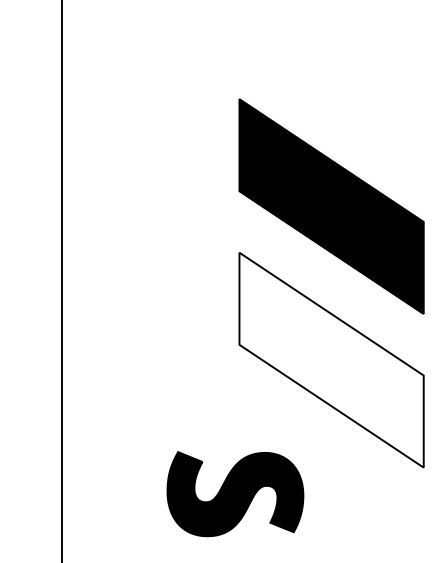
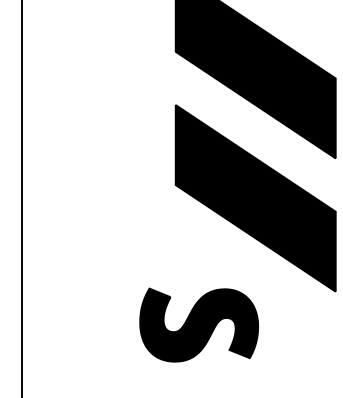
fill: (331, 359) -> (255, 197), added
part: (235, 494) -> (199, 325), moved

